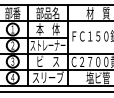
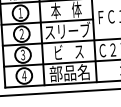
text: (47, 44) -> (66, 30), ストレーナー -> スリーブ
text: (47, 77) -> (69, 72), スリーブ -> 部品名

